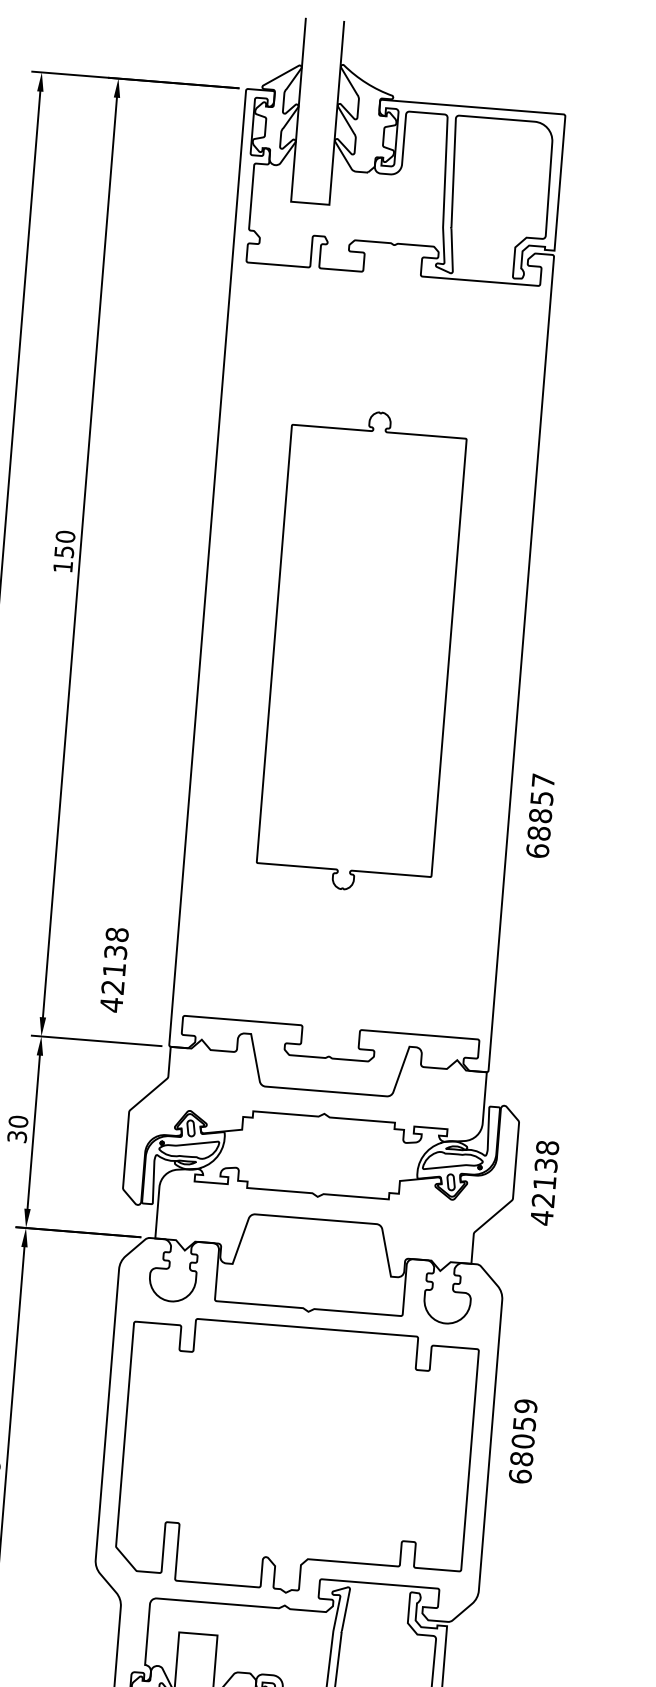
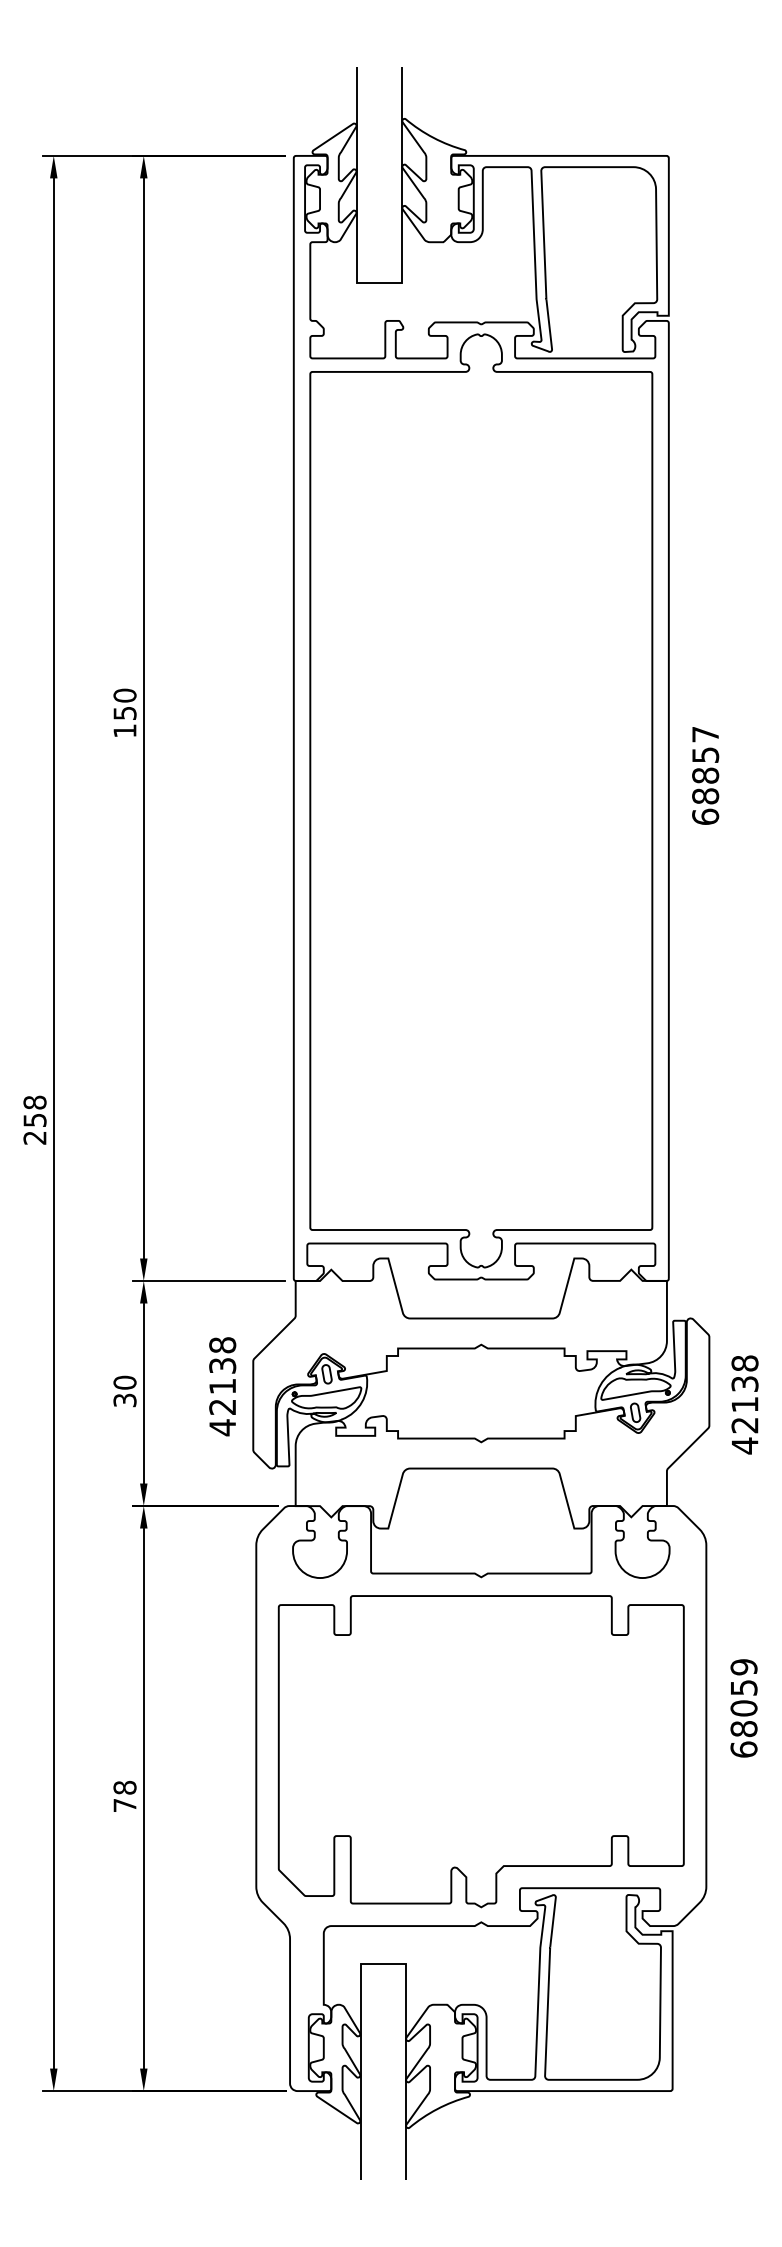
part: (361, 650) -> (481, 800), size x1.67
text: (540, 815) -> (705, 775), moved
text: (114, 969) -> (222, 1386), moved

